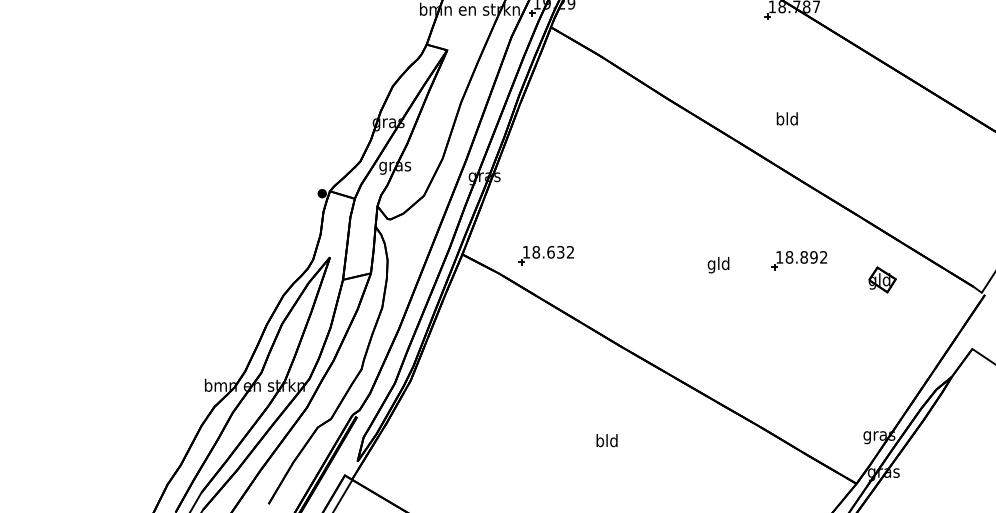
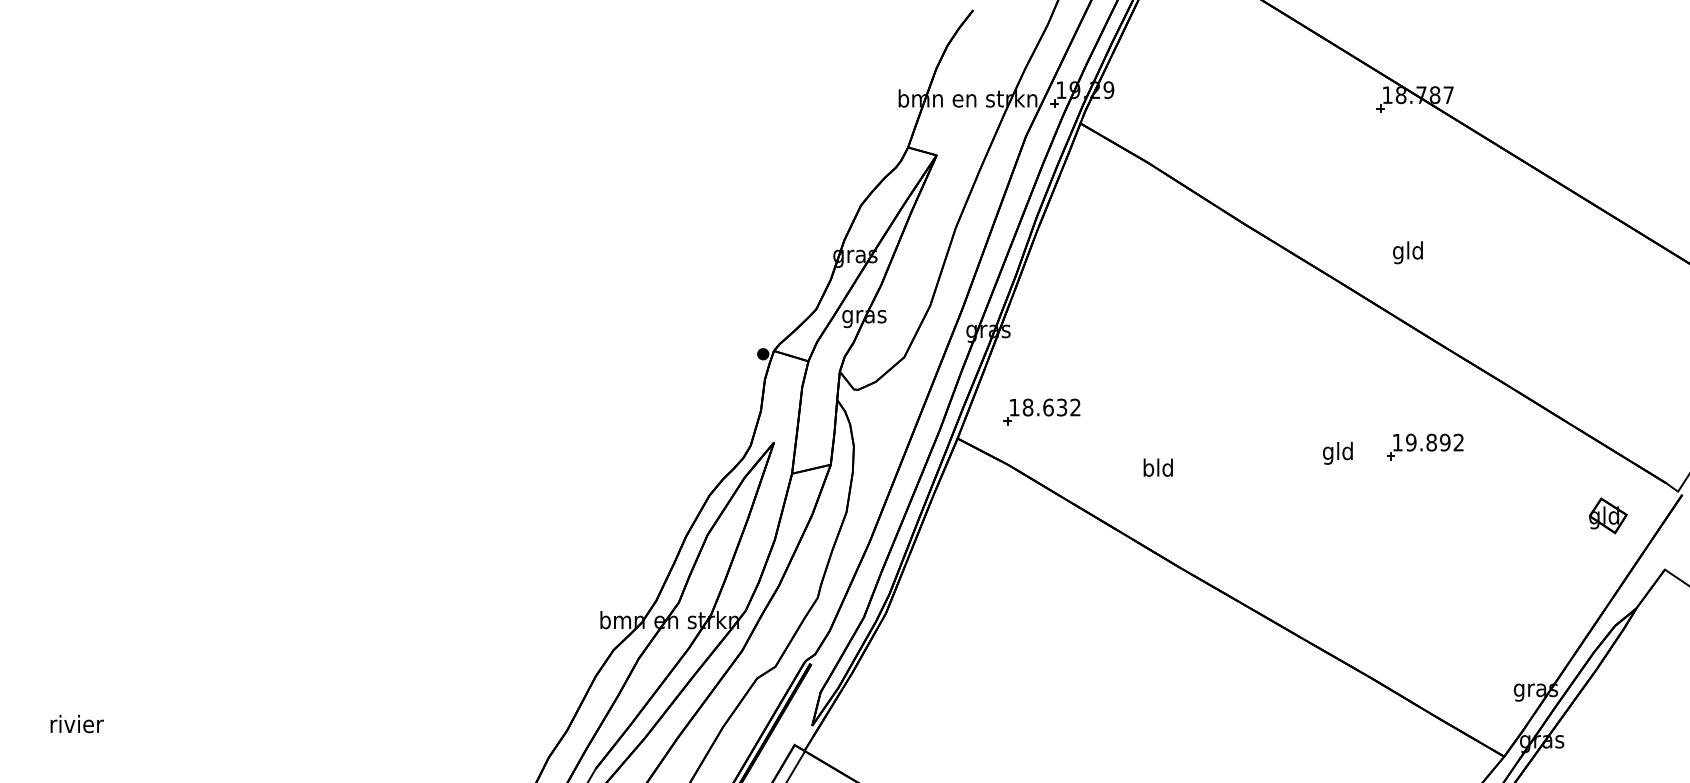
text: (780, 120) -> (1398, 252), bld -> gld
part: (545, 255) -> (1041, 411), moved
text: (789, 257) -> (1411, 442), 18.892 -> 19.892
text: (718, 265) -> (1337, 453), moved
part: (882, 279) -> (1608, 515), moved
text: (606, 440) -> (1157, 467), moved

